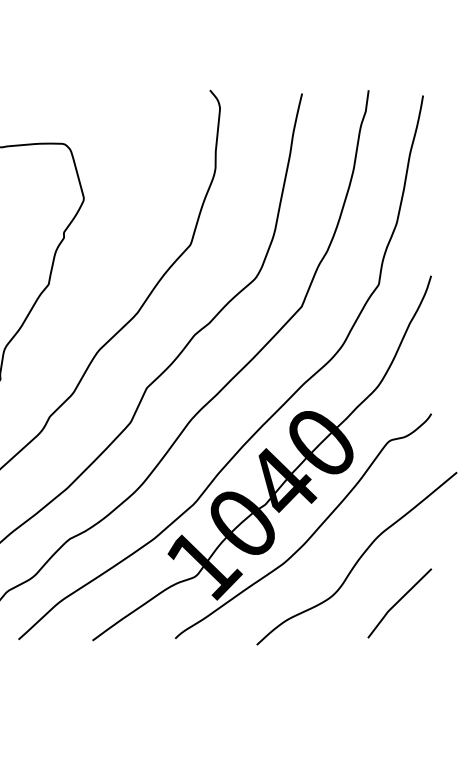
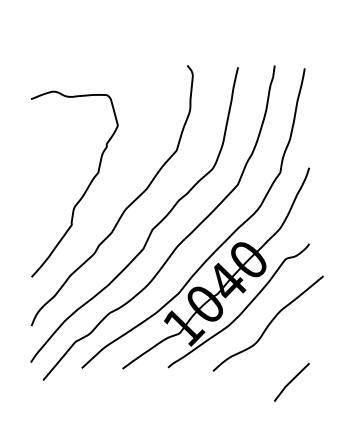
curve: (399, 601) -> (291, 381), moved

